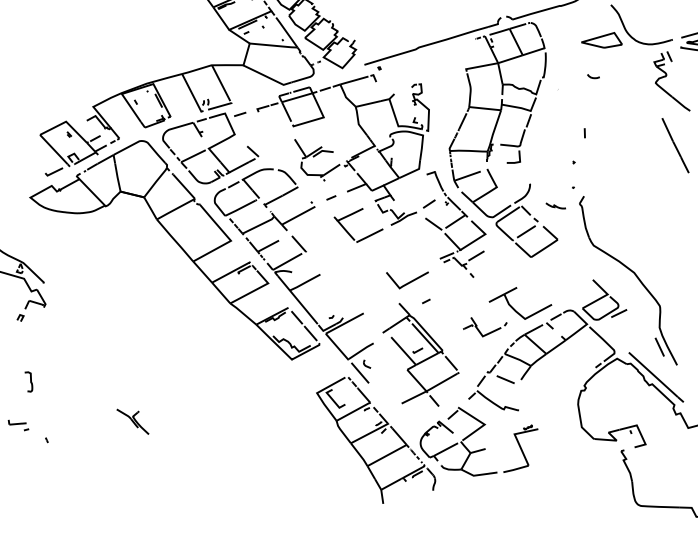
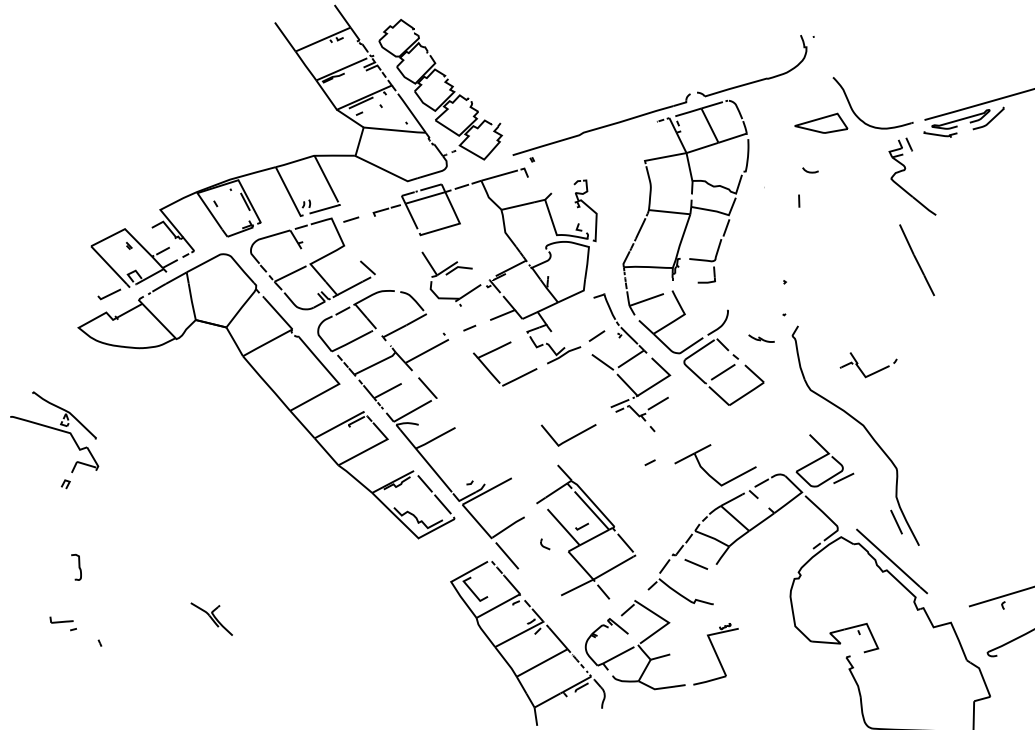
line: (585, 132) -> (799, 200), moved
line: (425, 301) -> (649, 462), moved
part: (480, 331) -> (862, 370), moved
part: (367, 364) -> (545, 544), moved

